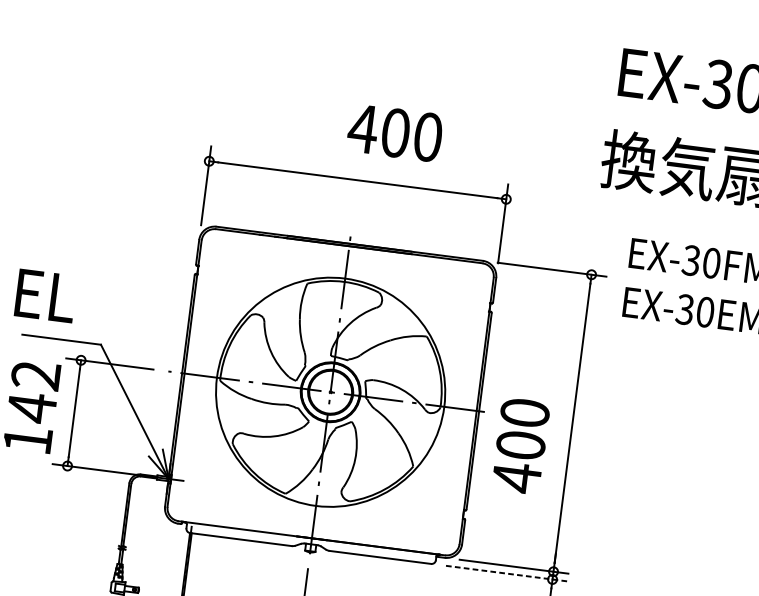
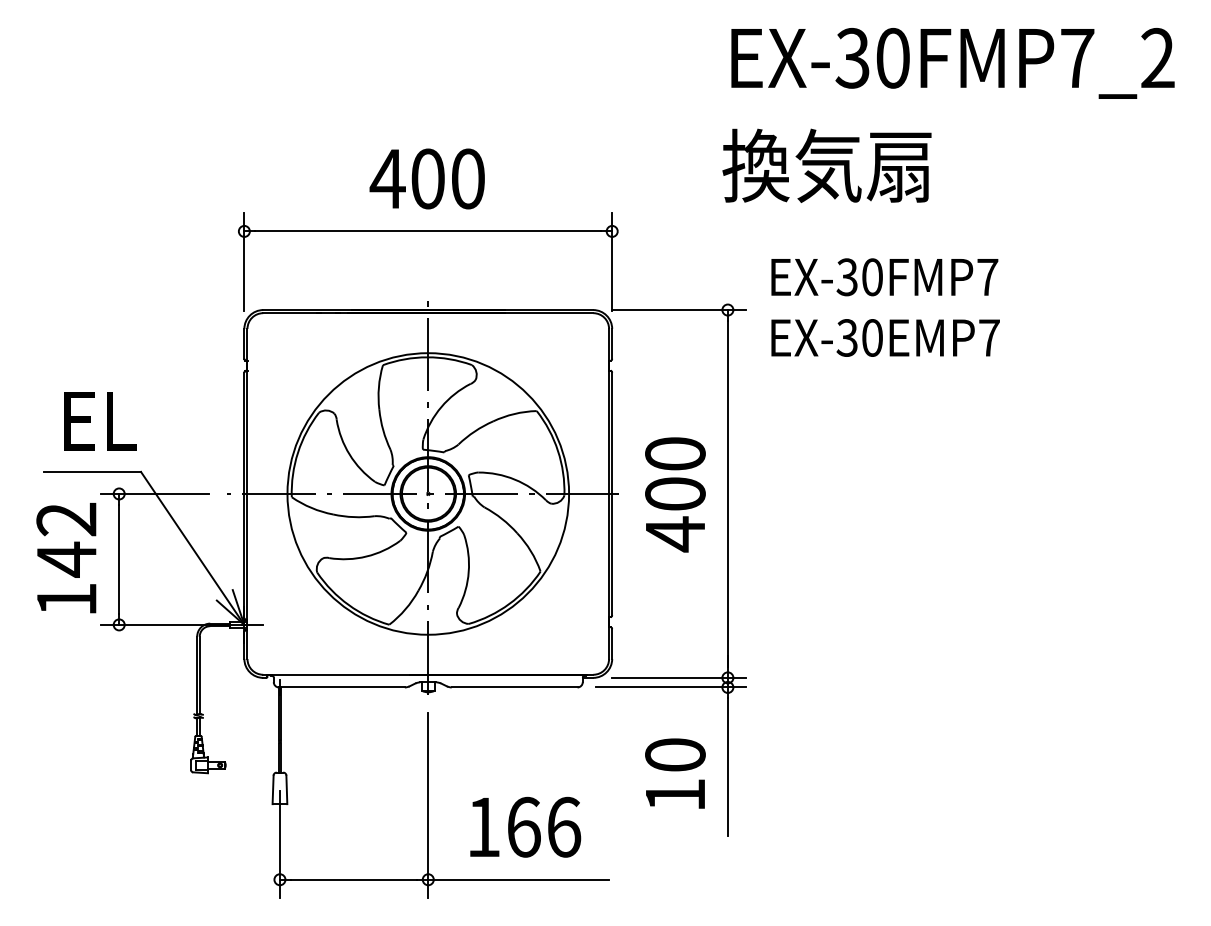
text: (394, 132) -> (426, 178), moved
text: (46, 296) -> (100, 421), moved
text: (520, 445) -> (675, 494), moved
line: (507, 573) -> (671, 687), dashed -> solid

